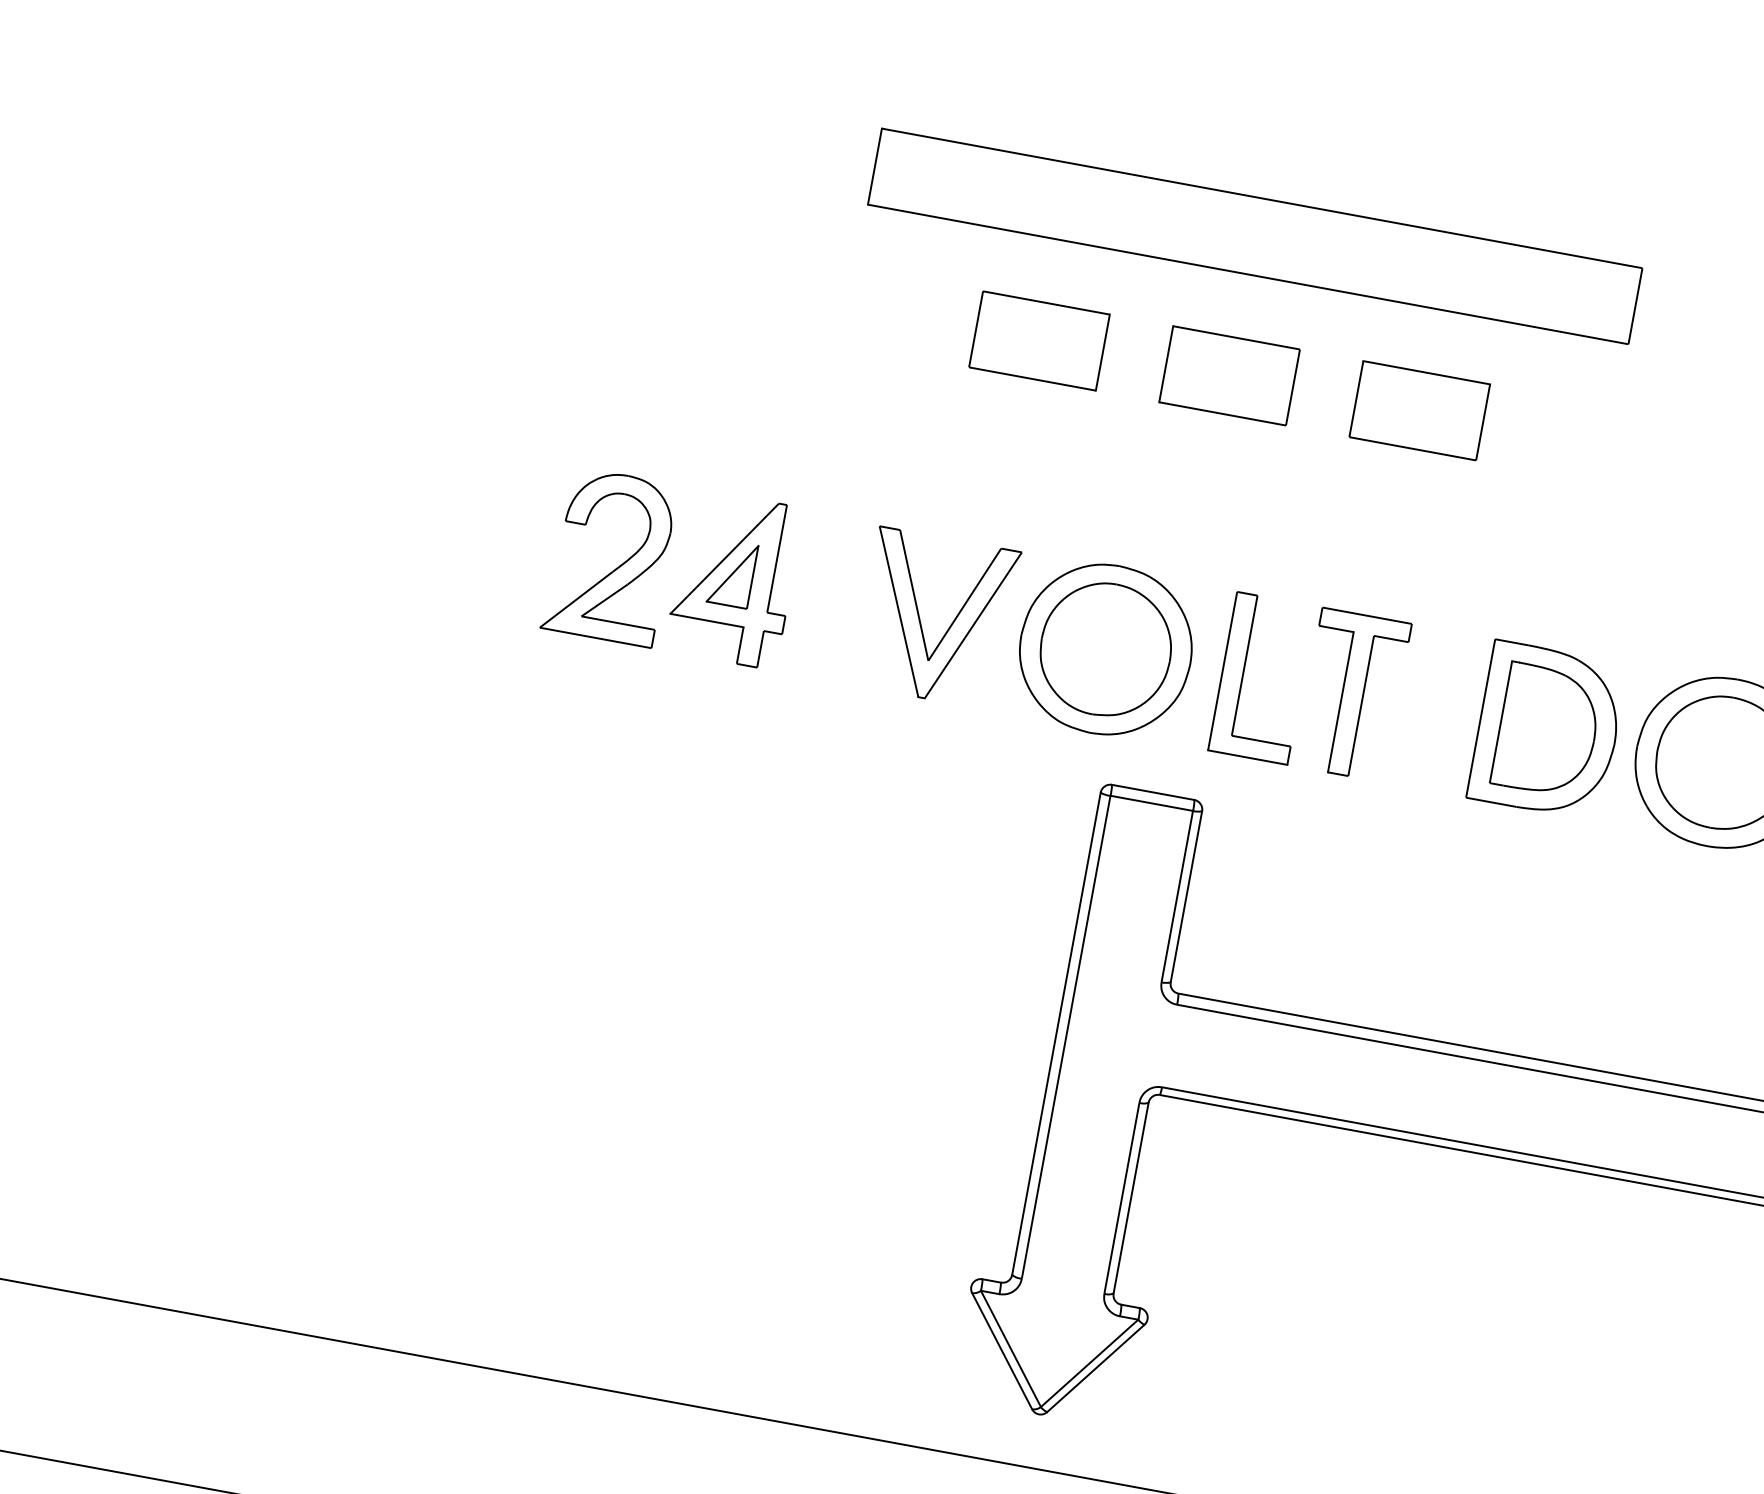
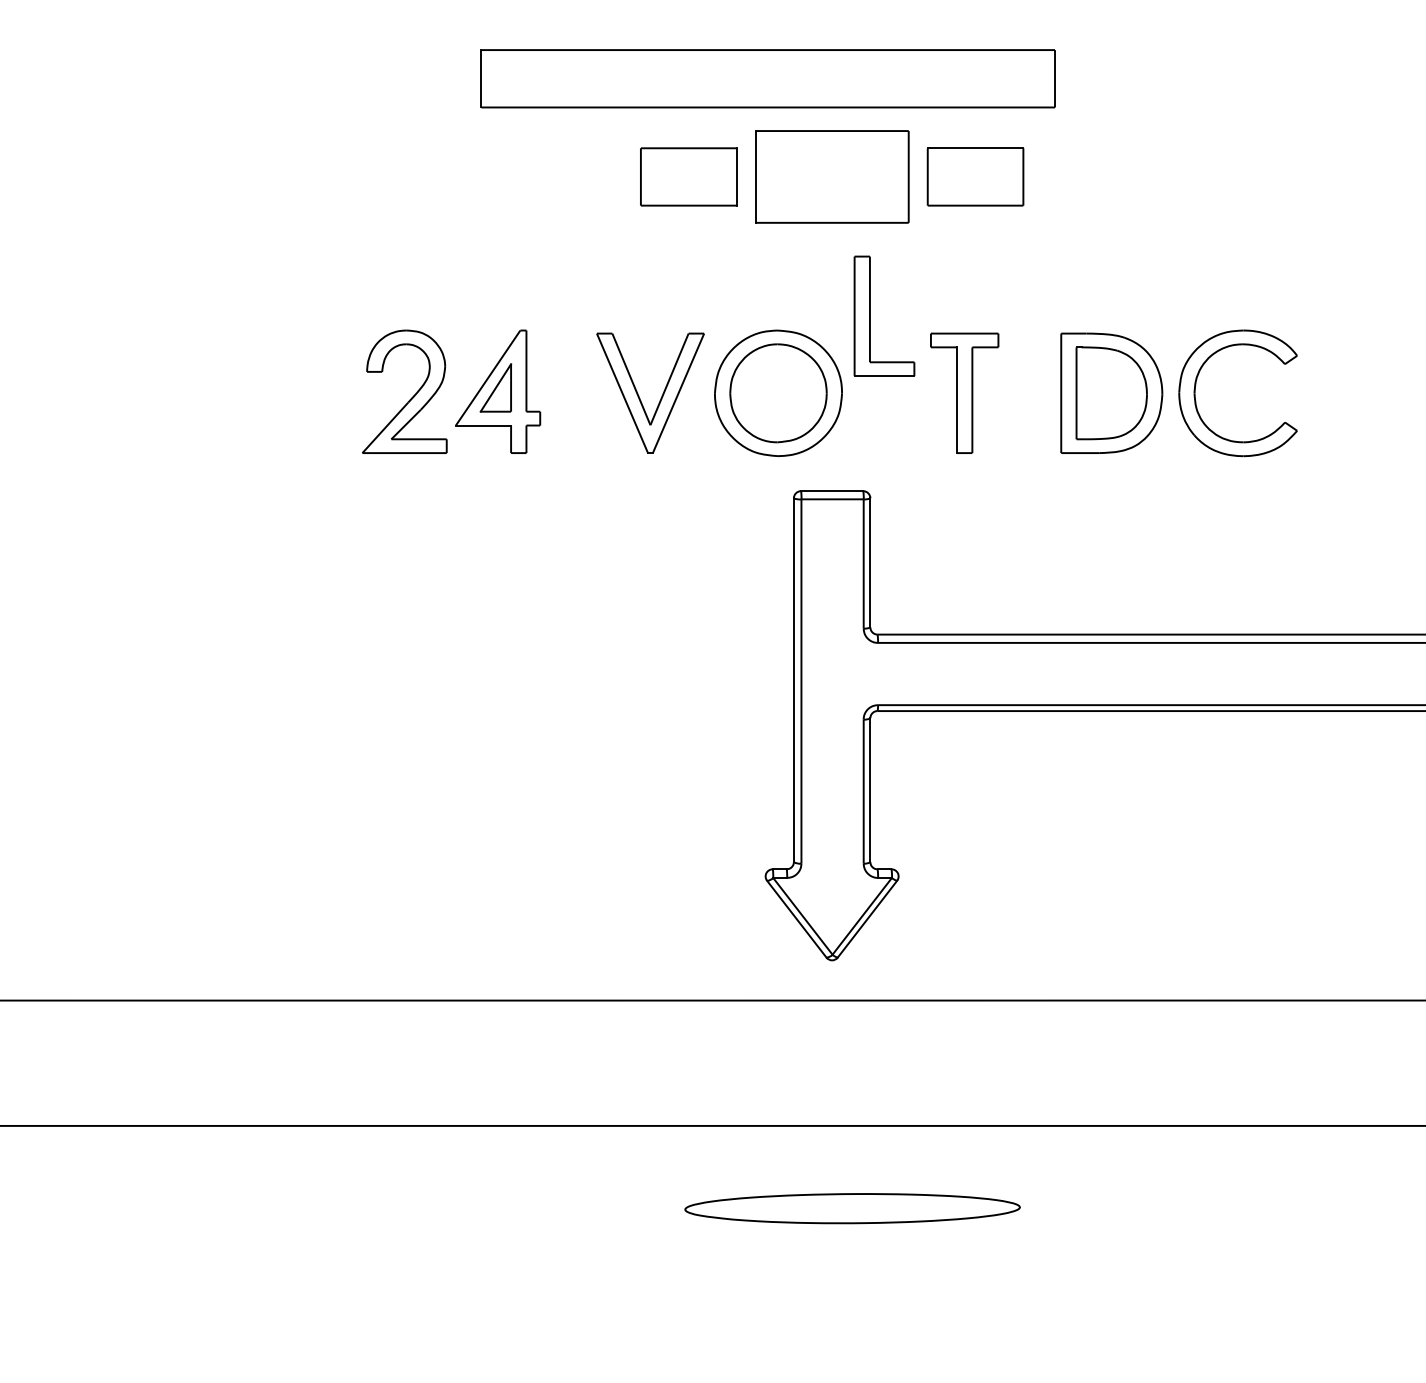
part: (1254, 235) -> (767, 78), moved
part: (1228, 375) -> (831, 176), size x1.6
part: (1243, 673) -> (870, 315), moved

